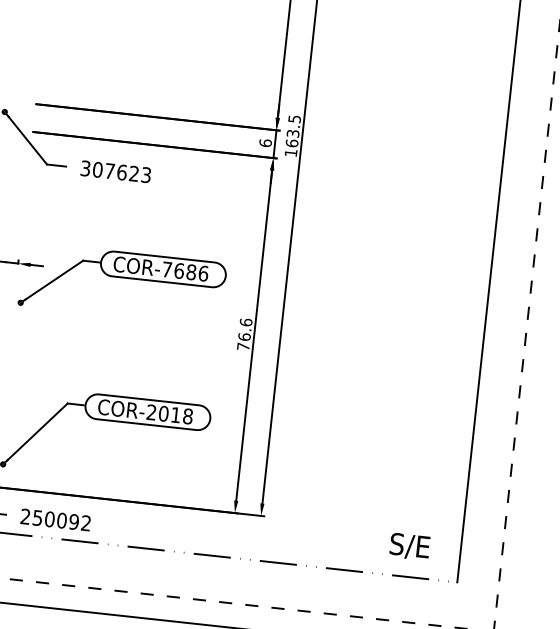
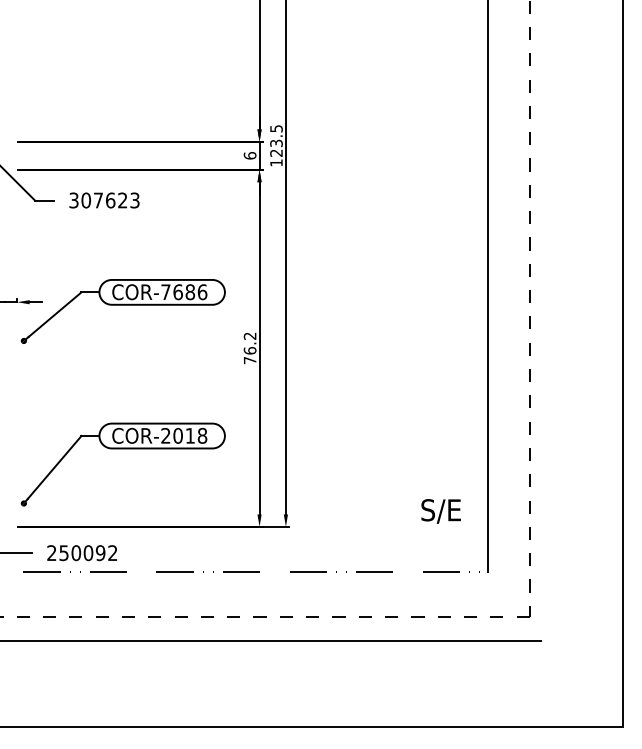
text: (292, 142) -> (276, 152), 163.5 -> 123.5
text: (245, 321) -> (249, 335), 76.6 -> 76.2
text: (409, 546) -> (440, 511), moved

